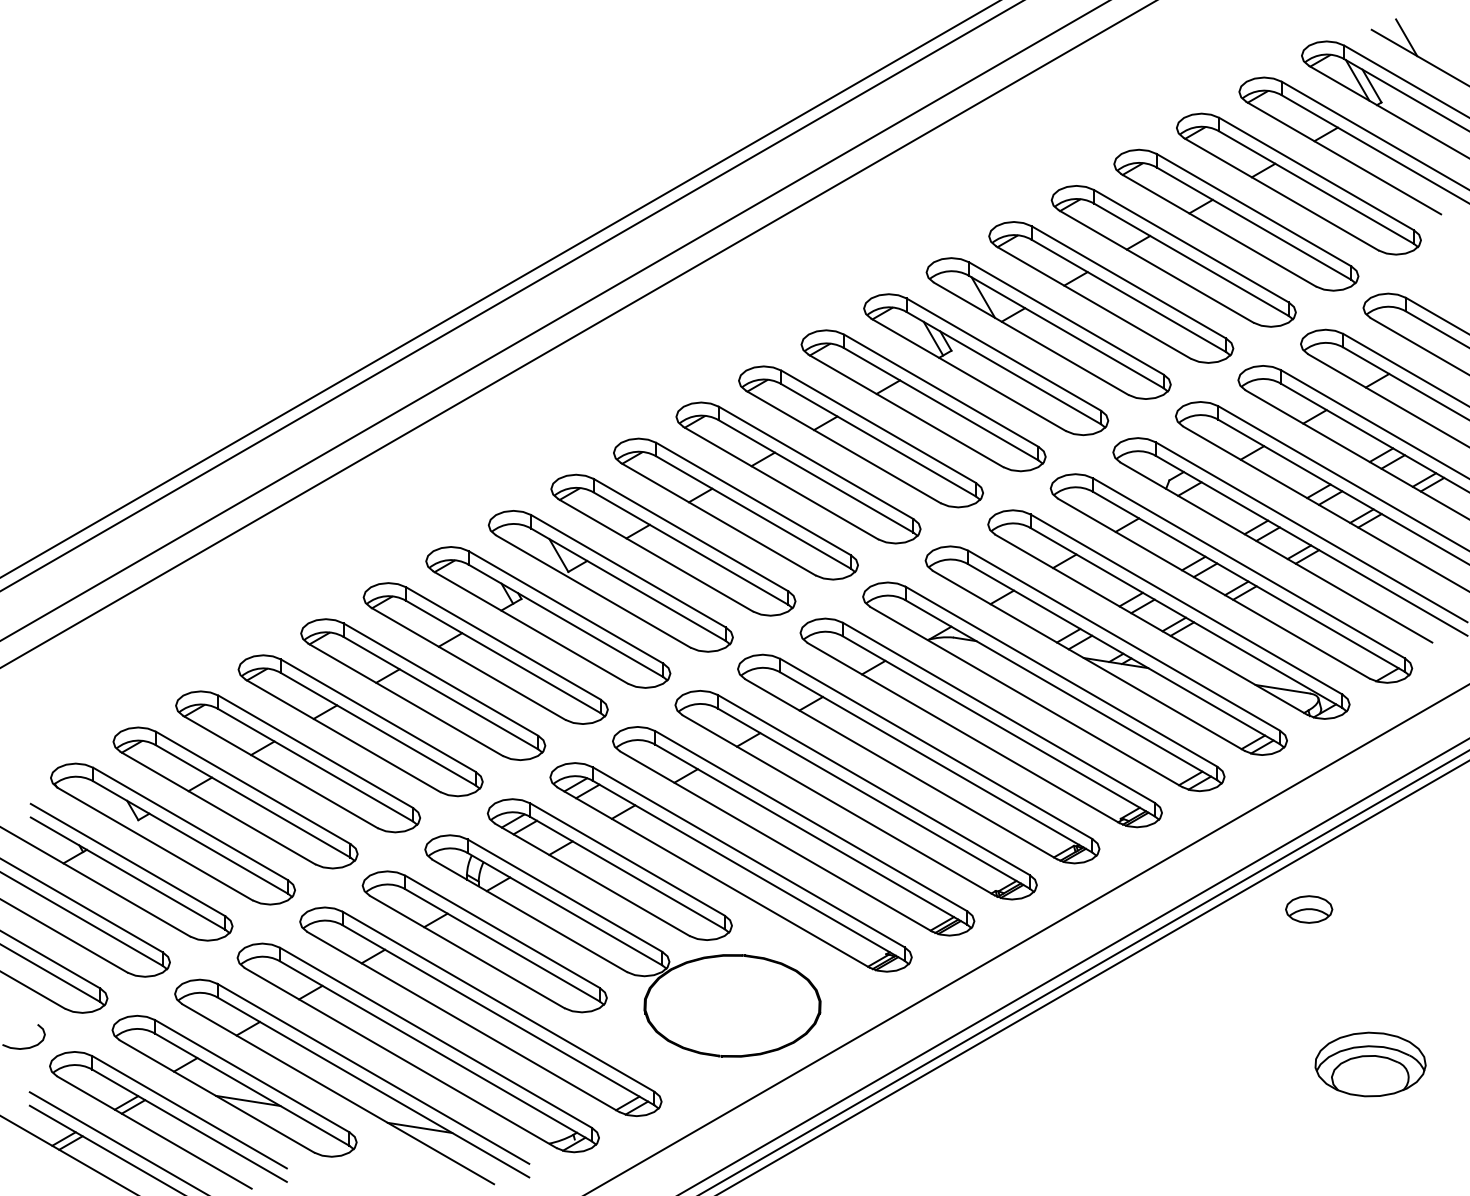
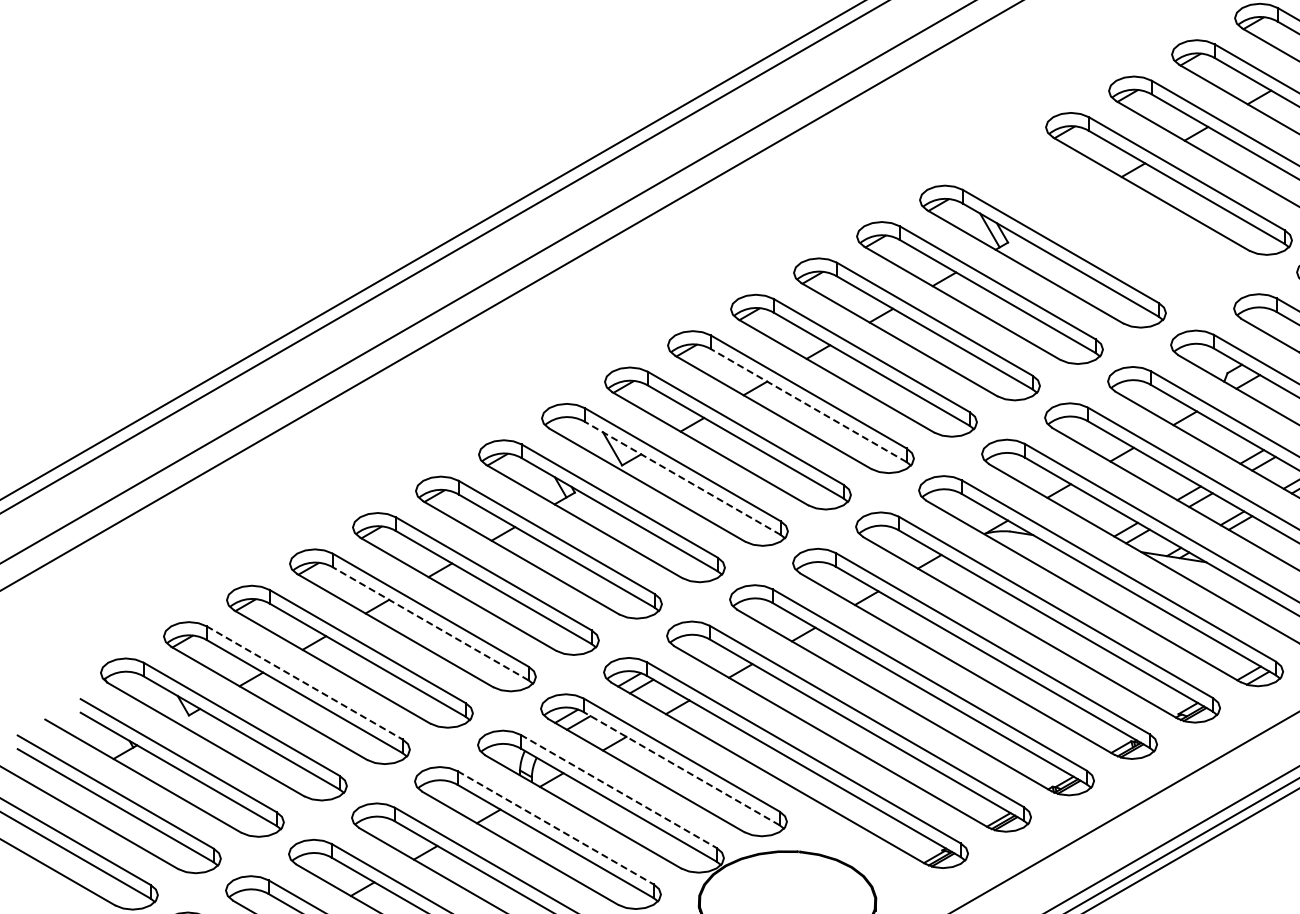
part: (1048, 328) -> (1105, 220), removed
line: (753, 512) -> (808, 405), solid -> dashed
line: (628, 584) -> (682, 478), solid -> dashed
line: (377, 728) -> (429, 623), solid -> dashed
line: (253, 788) -> (304, 683), solid -> dashed
line: (627, 872) -> (681, 768), solid -> dashed
line: (565, 895) -> (619, 791), solid -> dashed
line: (502, 931) -> (555, 827), solid -> dashed

